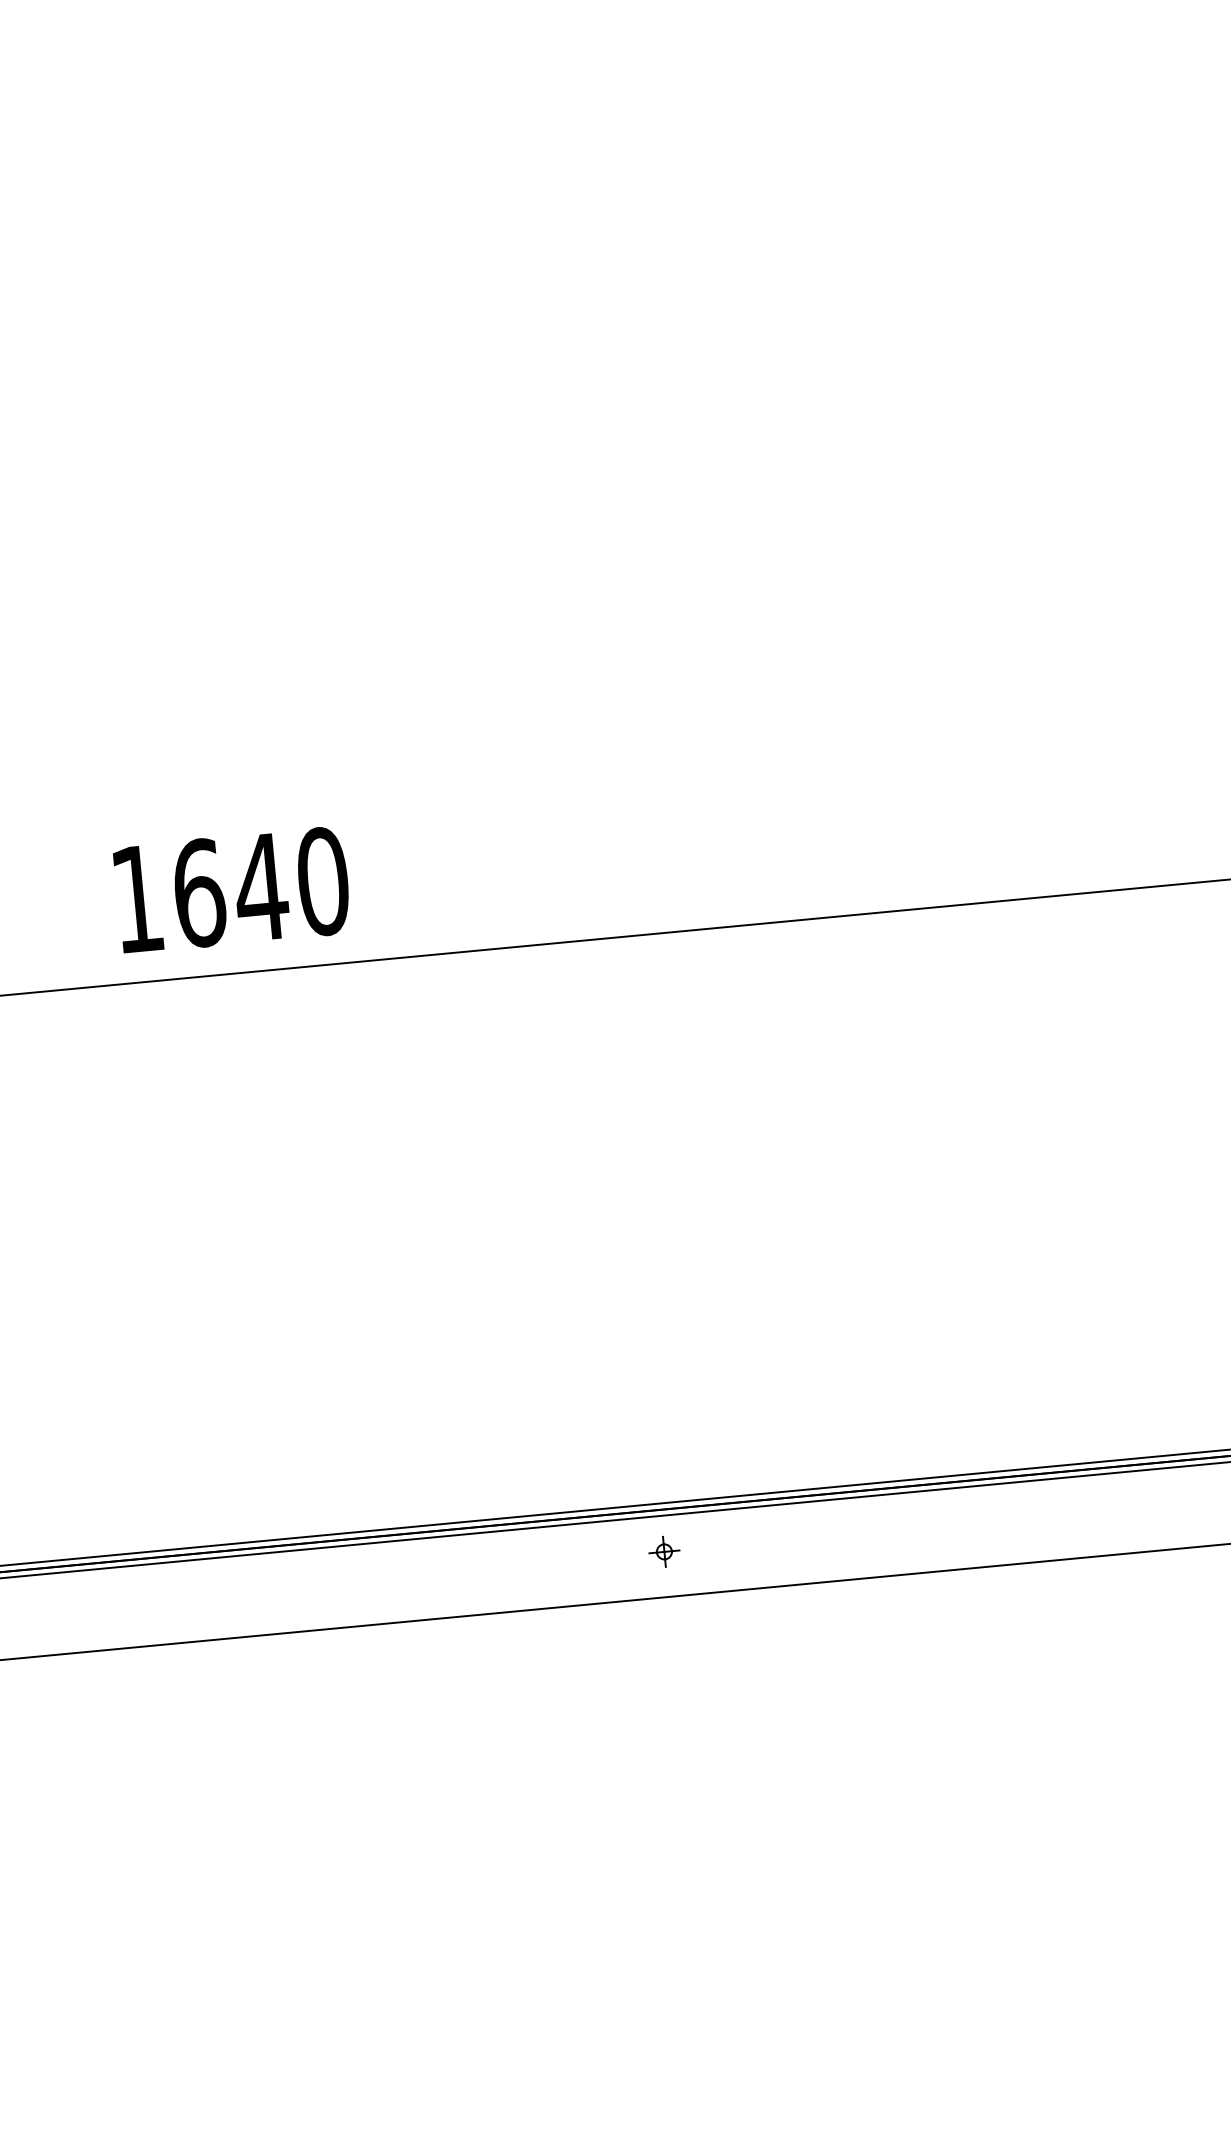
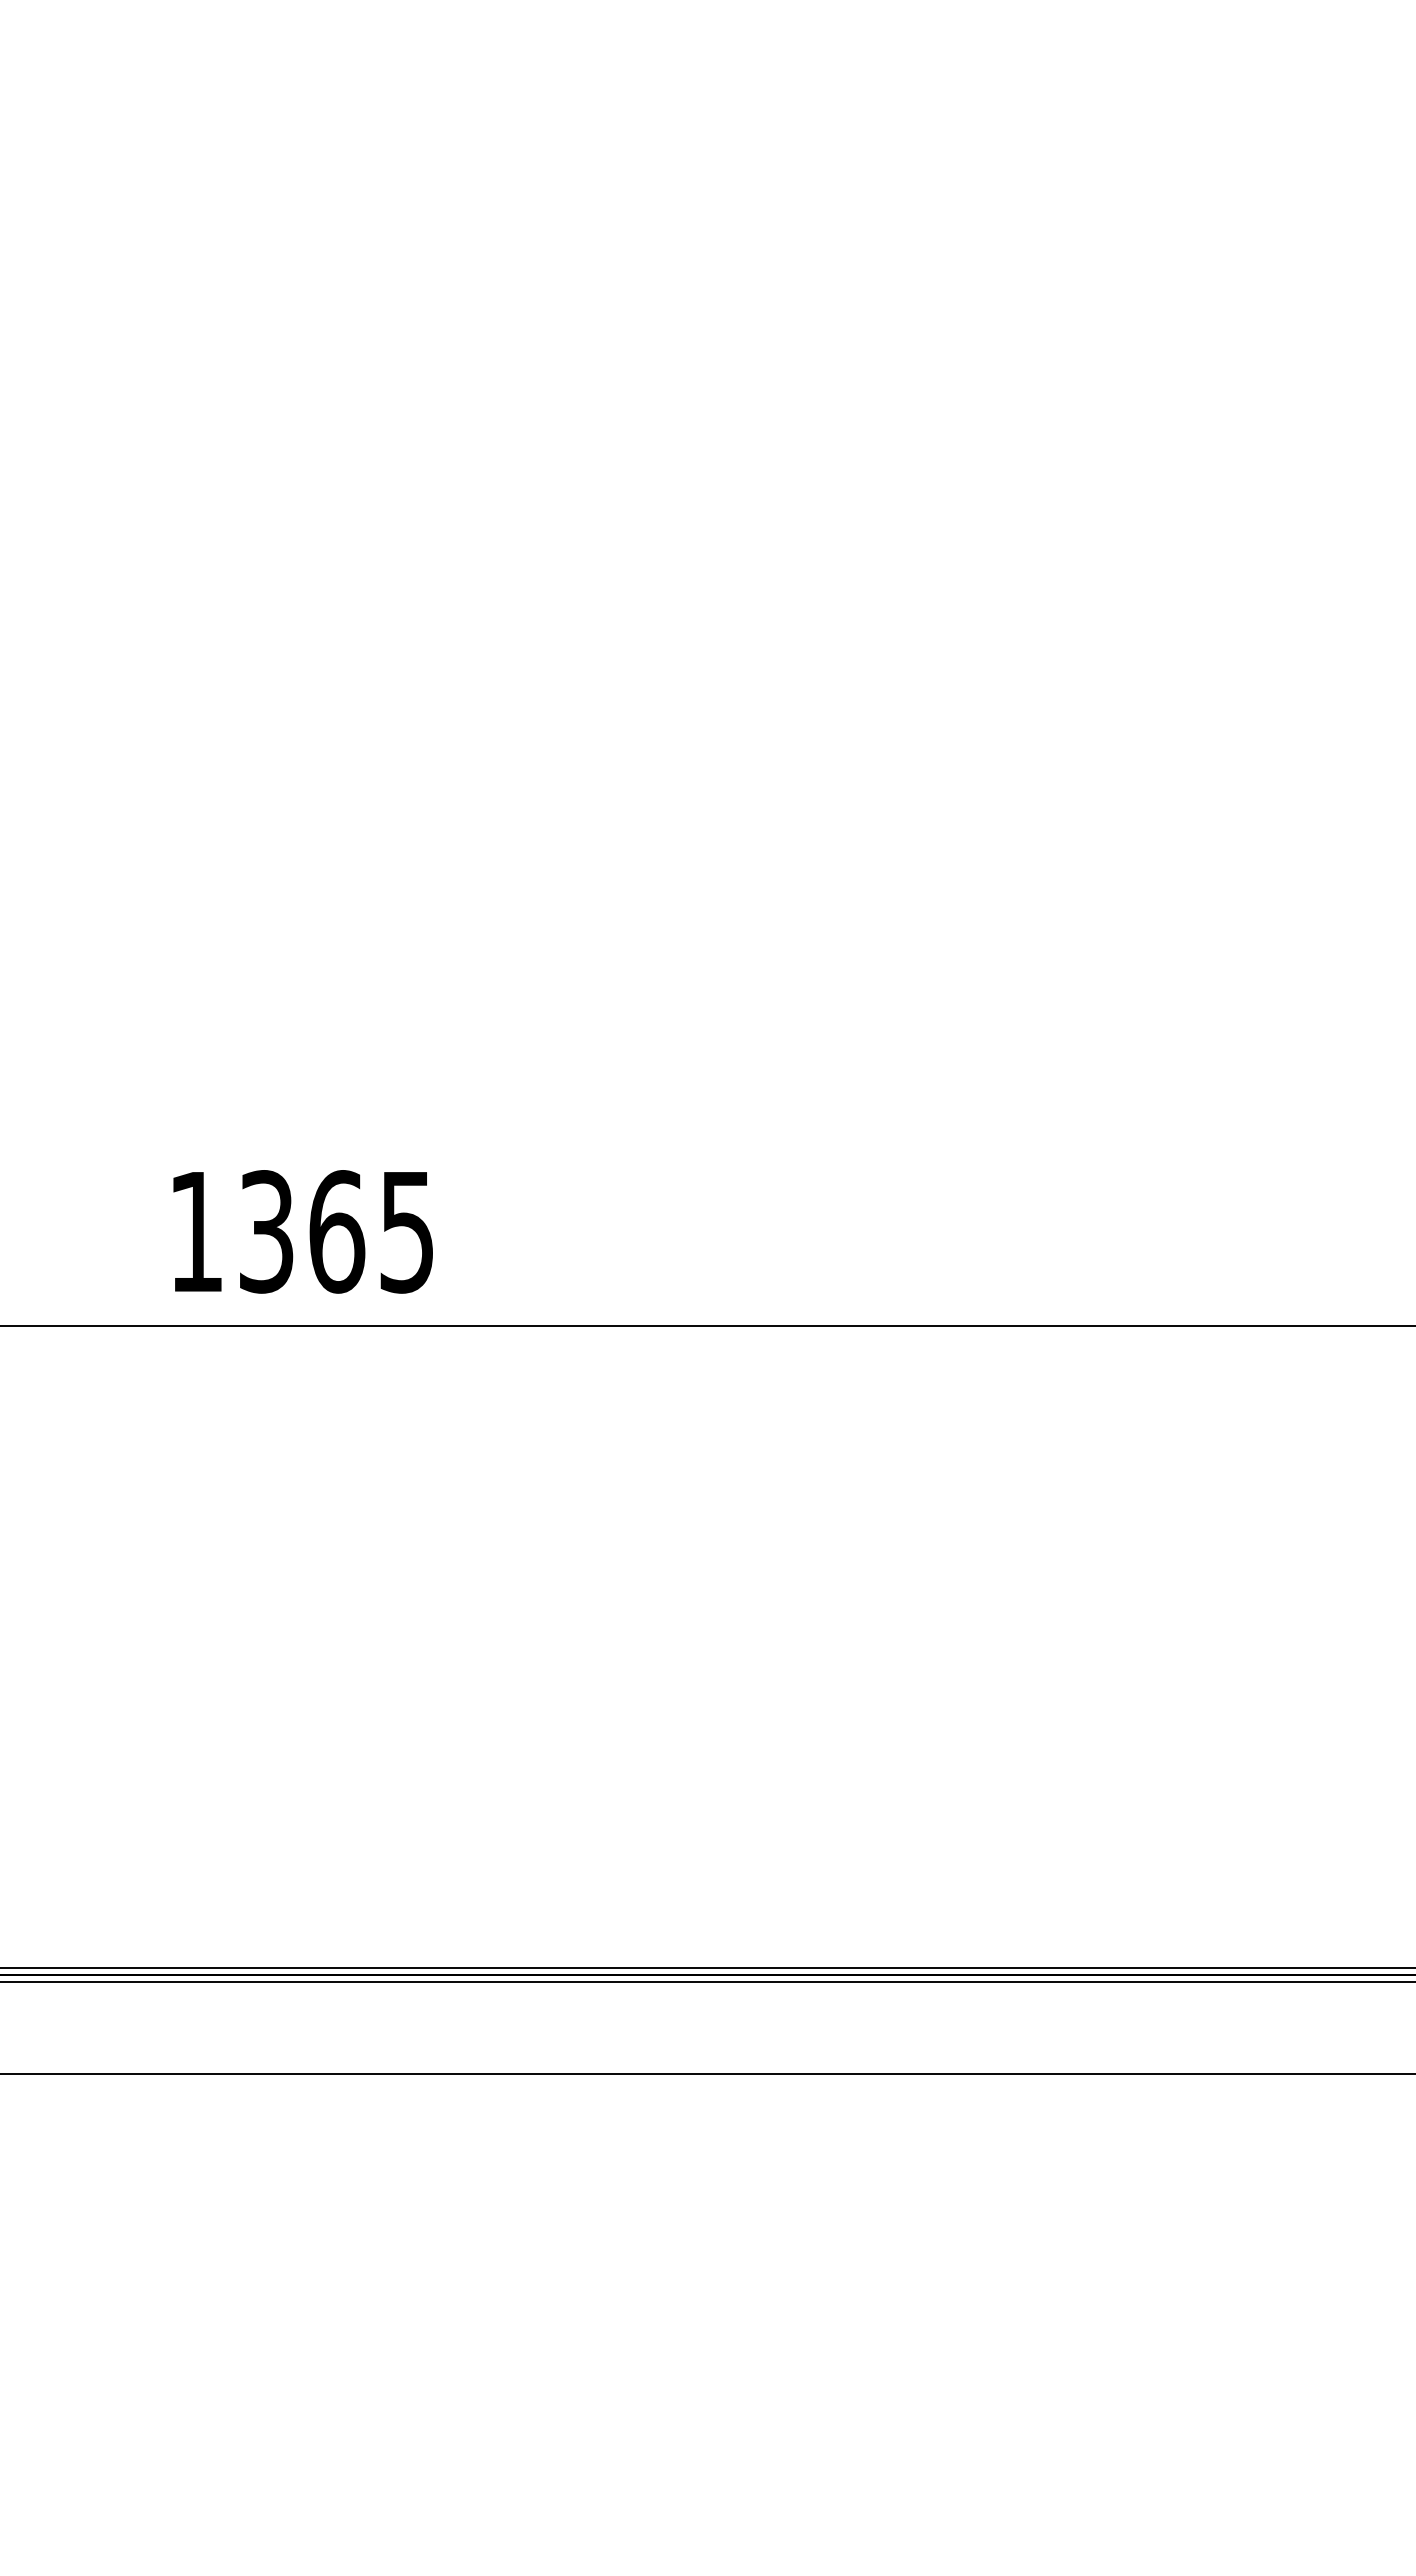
text: (261, 887) -> (337, 1231), 1640 -> 1365
part: (663, 1551) -> (719, 2022), removed

